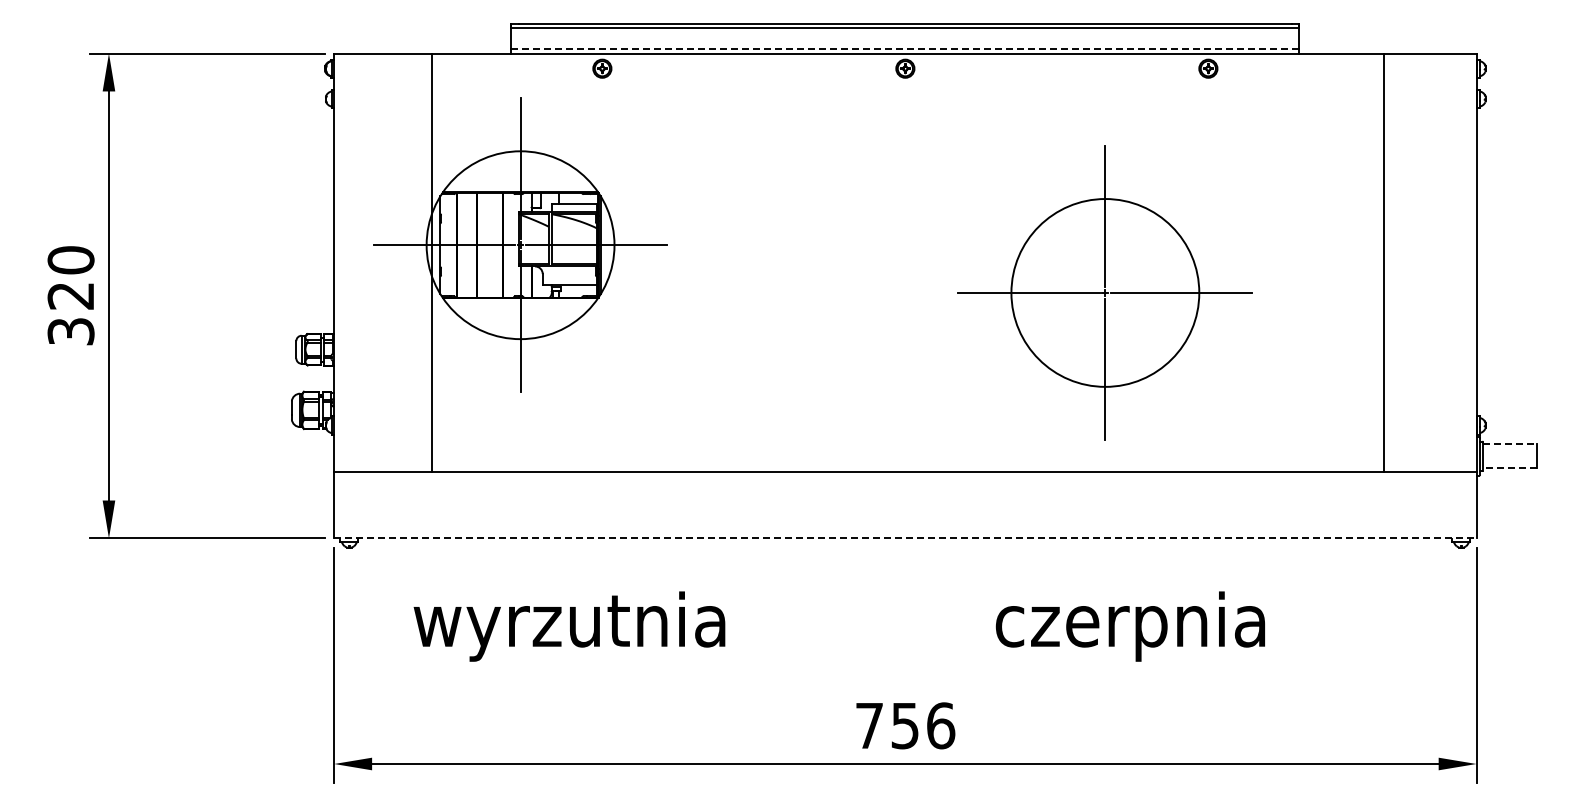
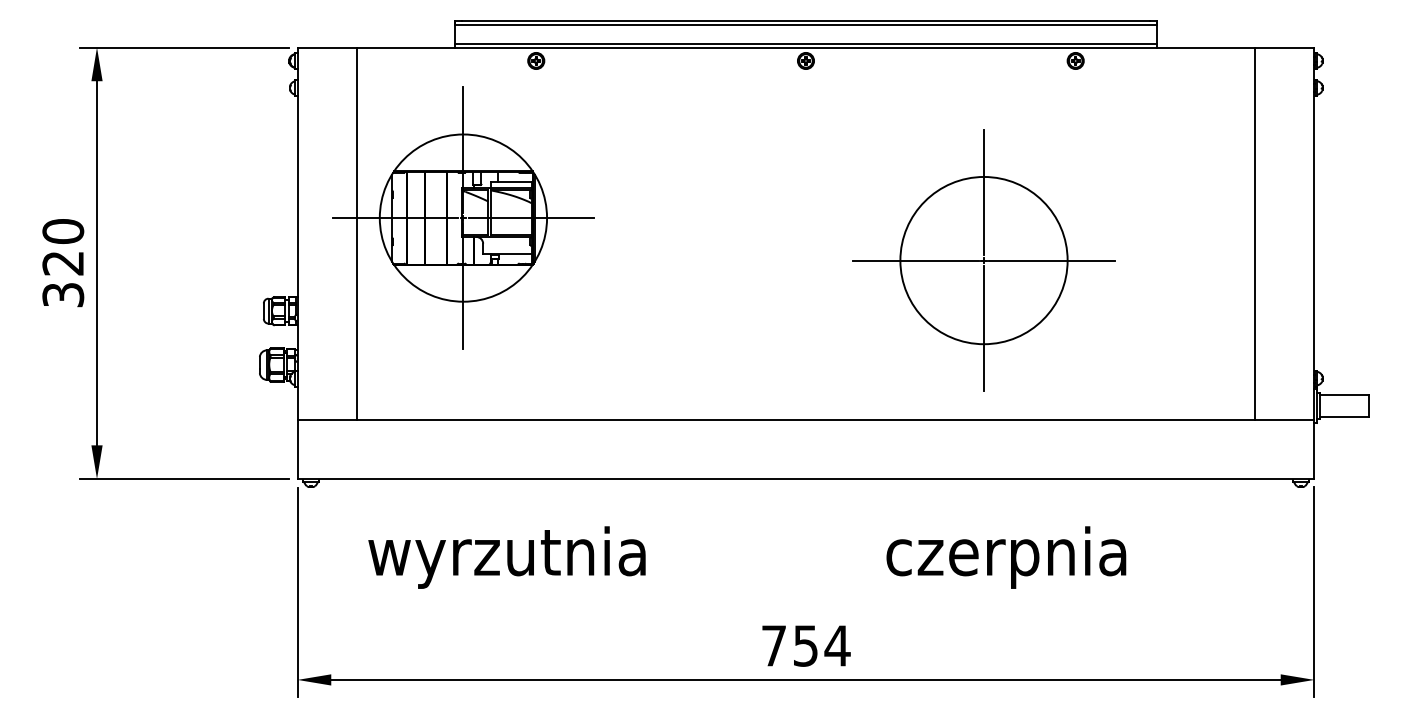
line: (905, 49) -> (806, 43), dashed -> solid
line: (431, 262) -> (356, 233), moved
line: (1383, 262) -> (1254, 233), moved
line: (1510, 443) -> (1344, 394), dashed -> solid
line: (1509, 468) -> (1343, 416), dashed -> solid
line: (905, 538) -> (806, 479), dashed -> solid
text: (940, 725) -> (837, 645), 756 -> 754

